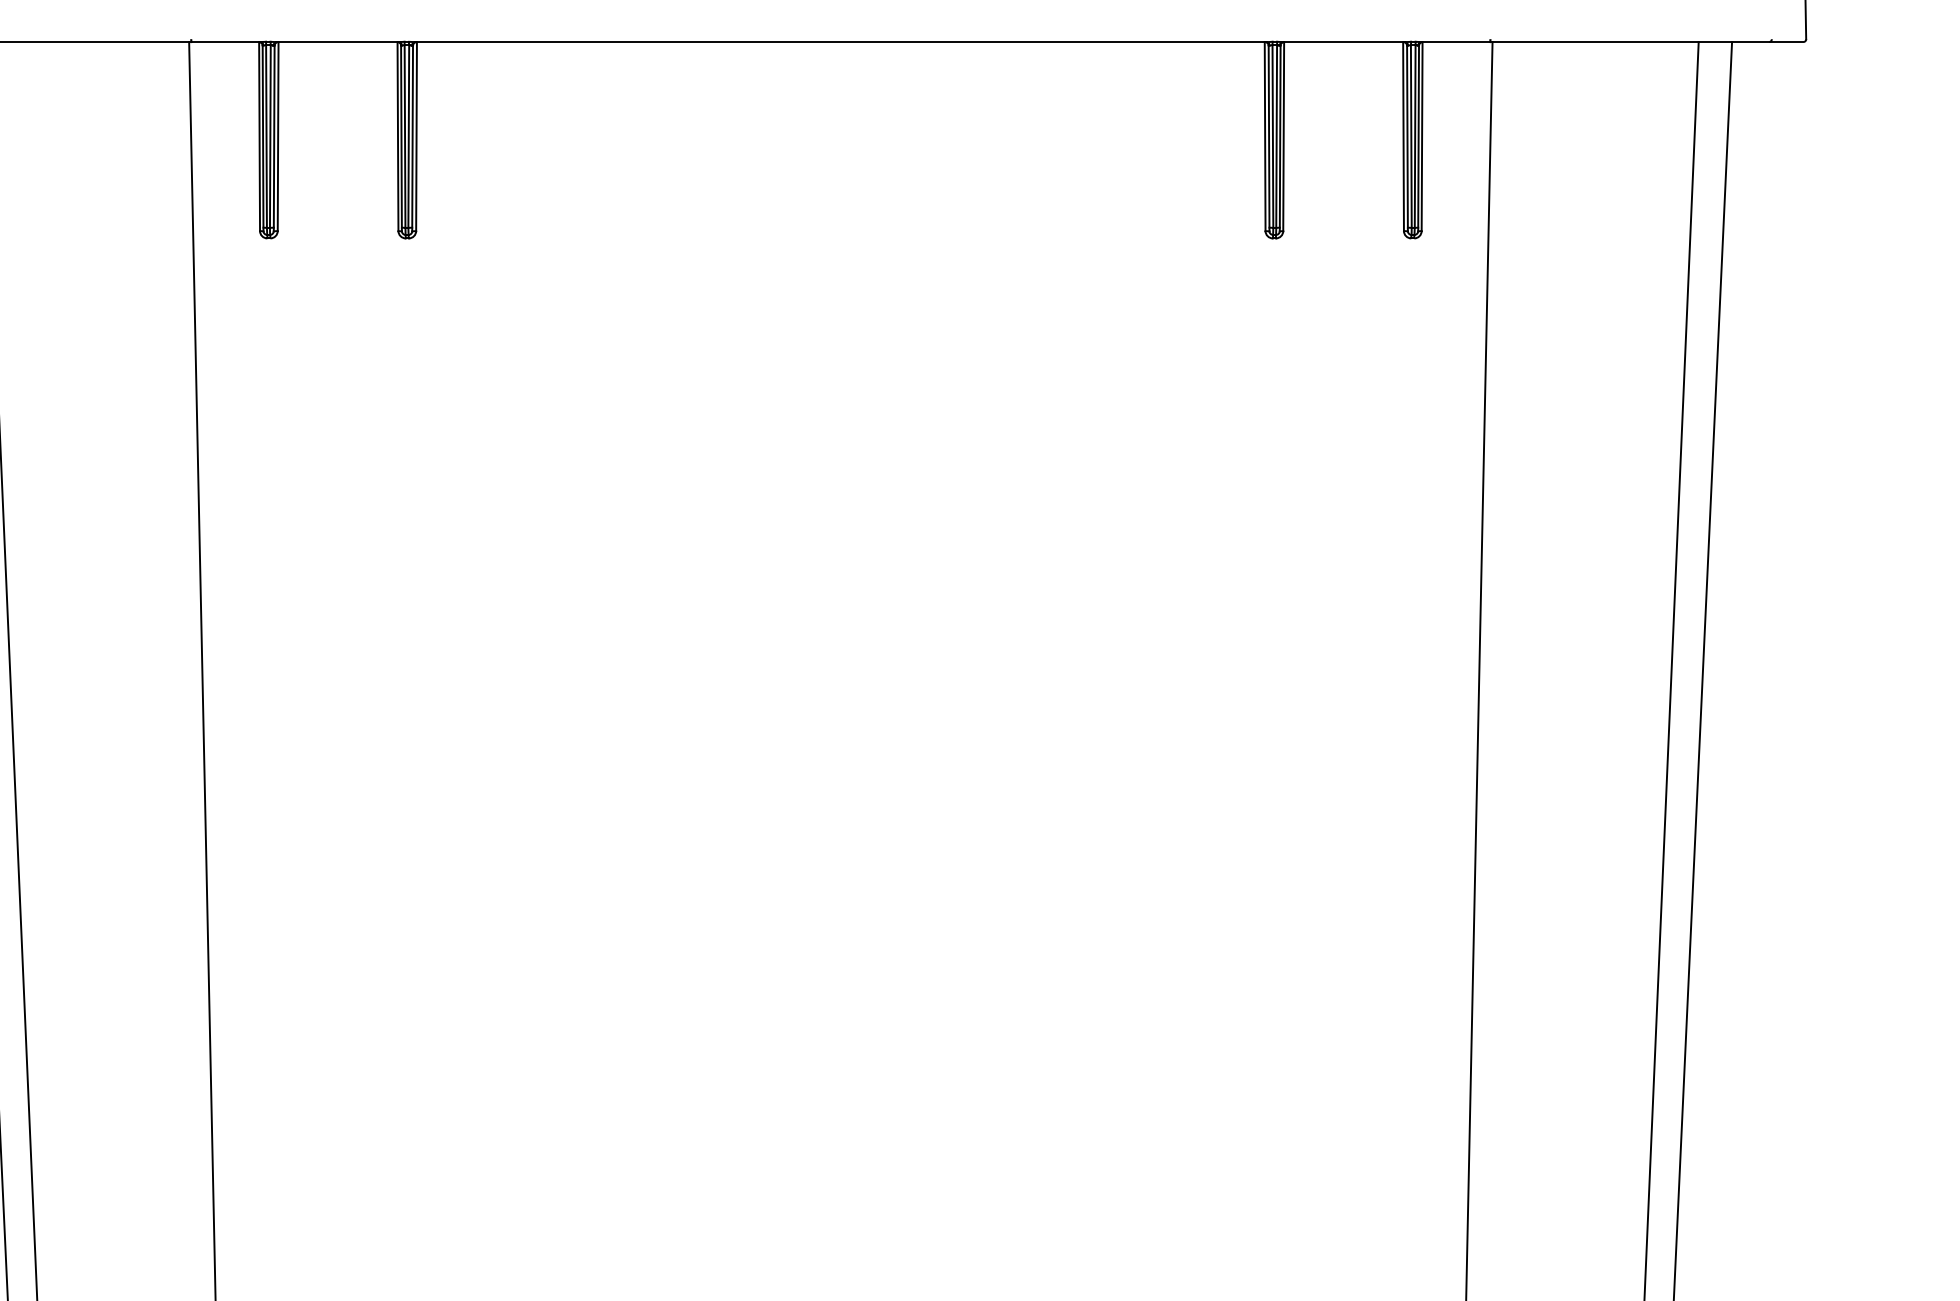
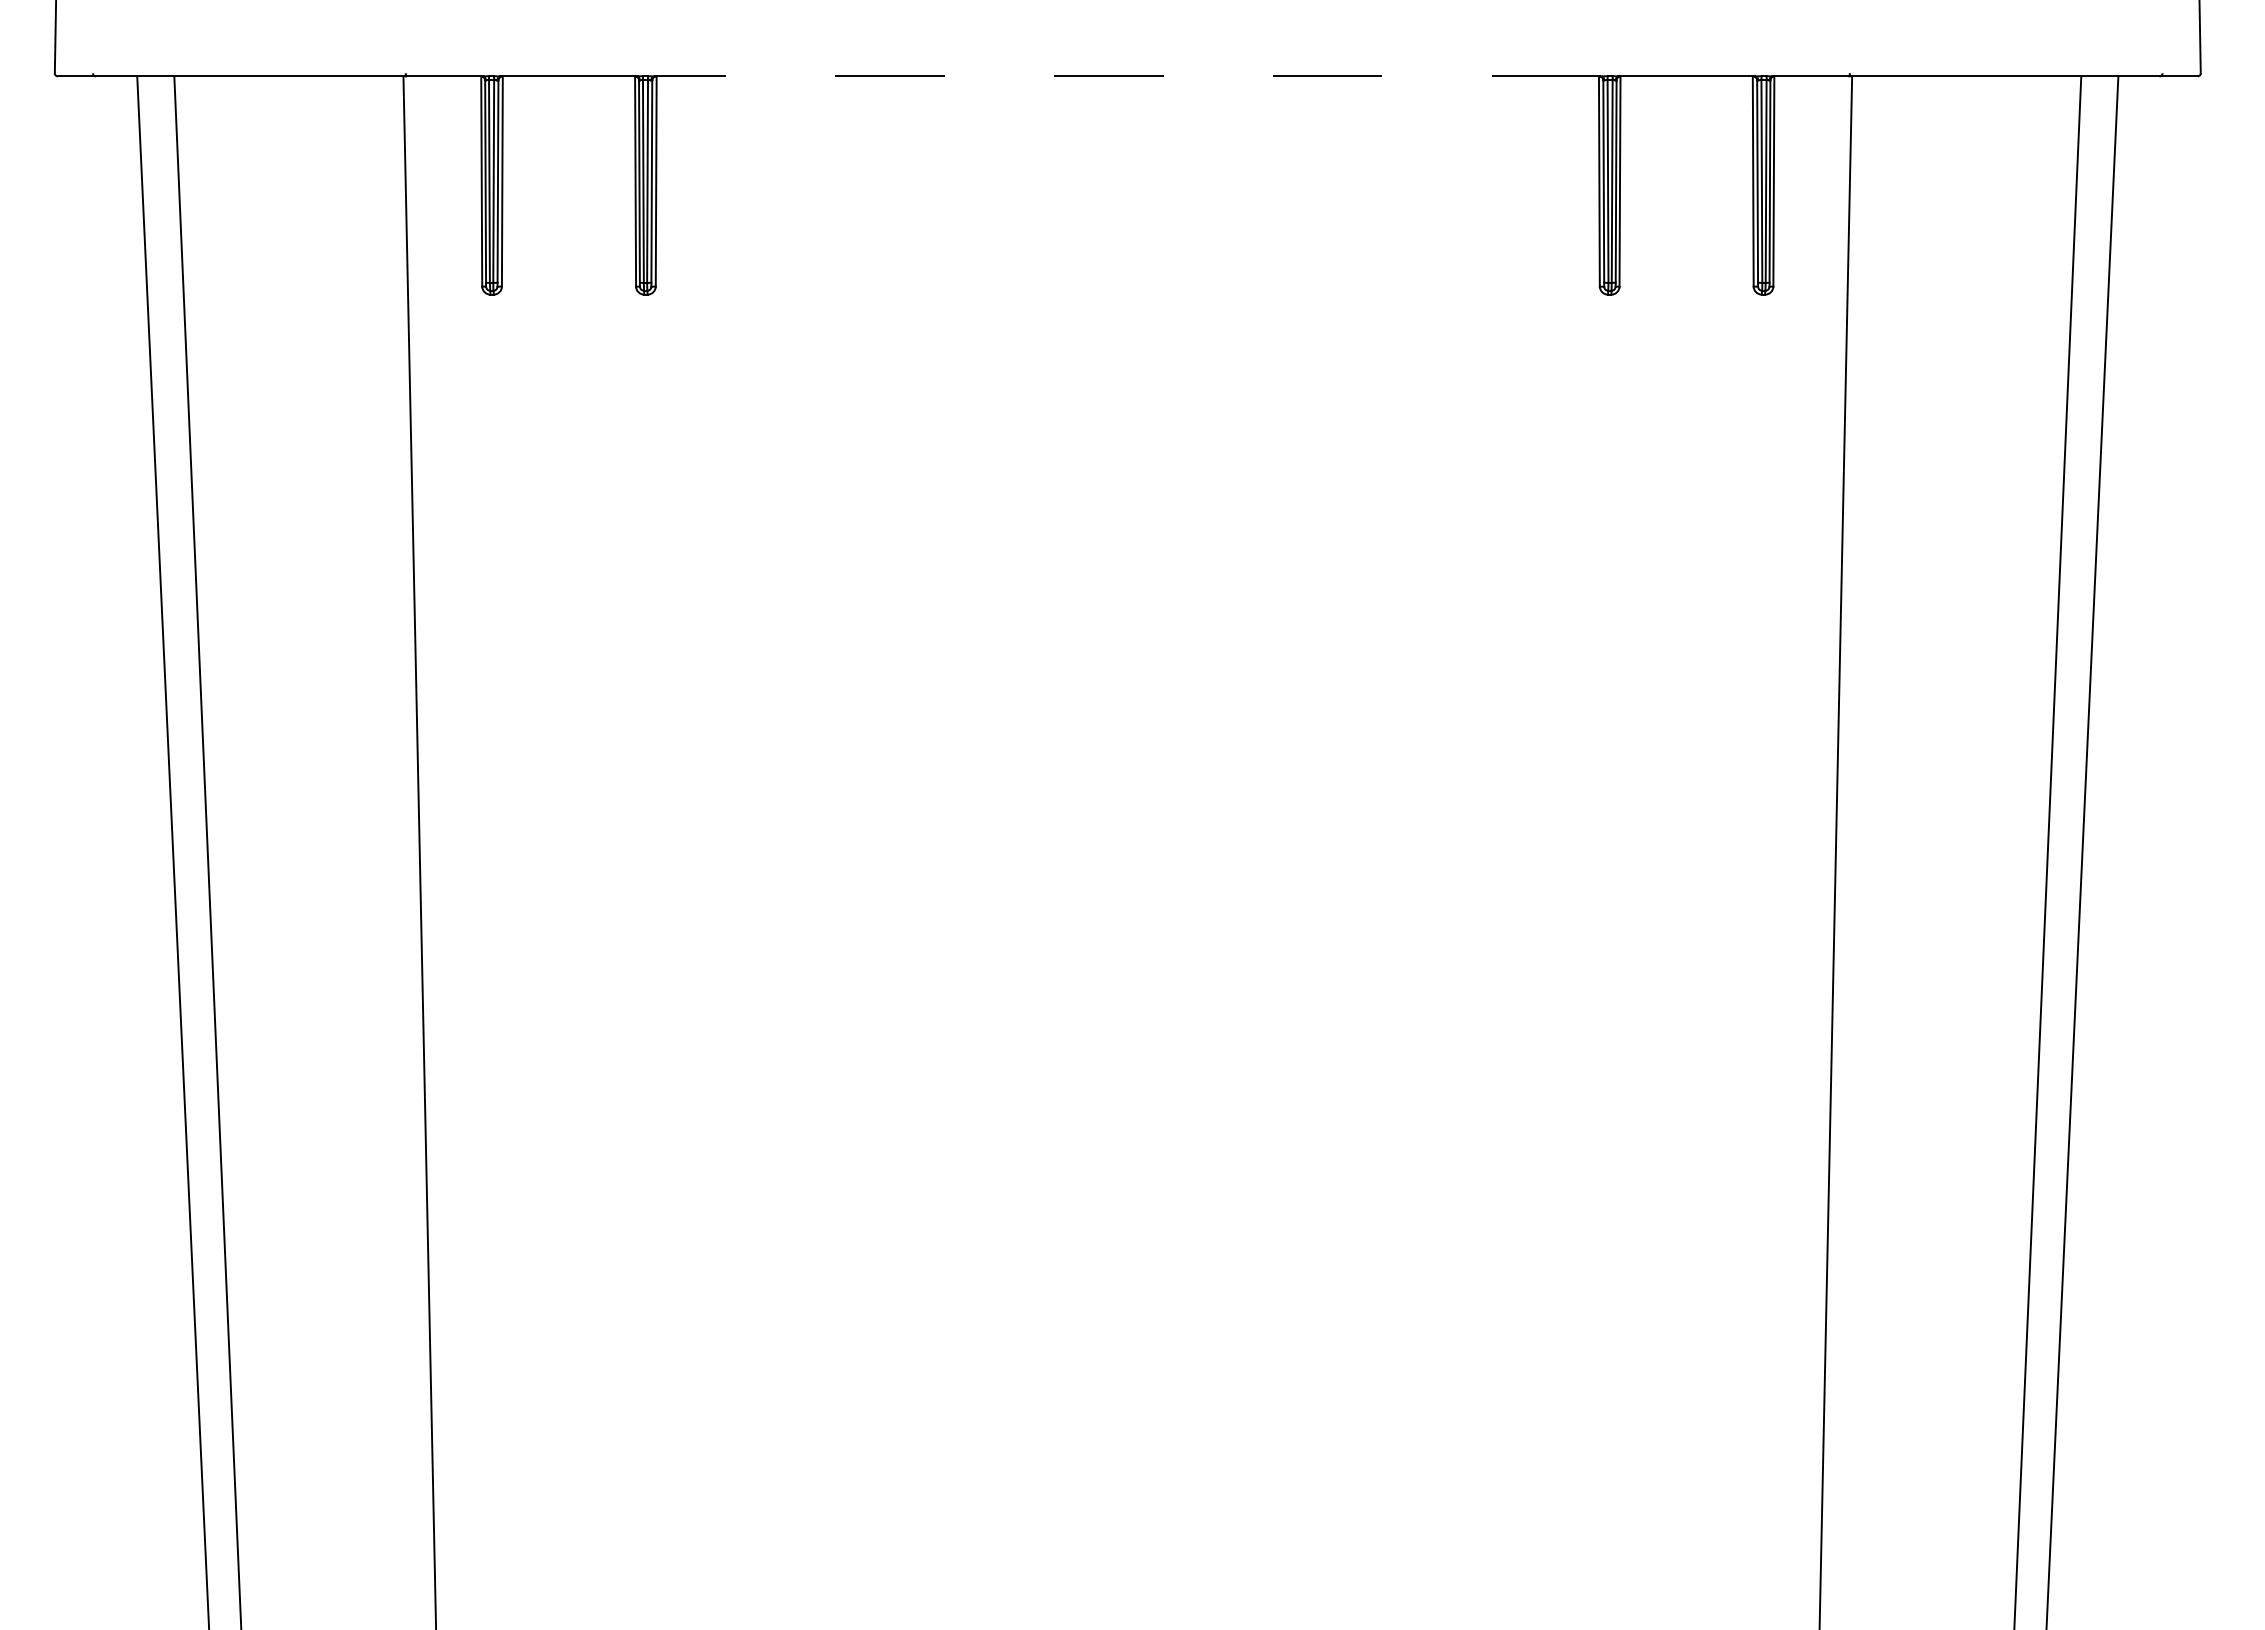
line: (840, 42) -> (1127, 76), solid -> dashed

